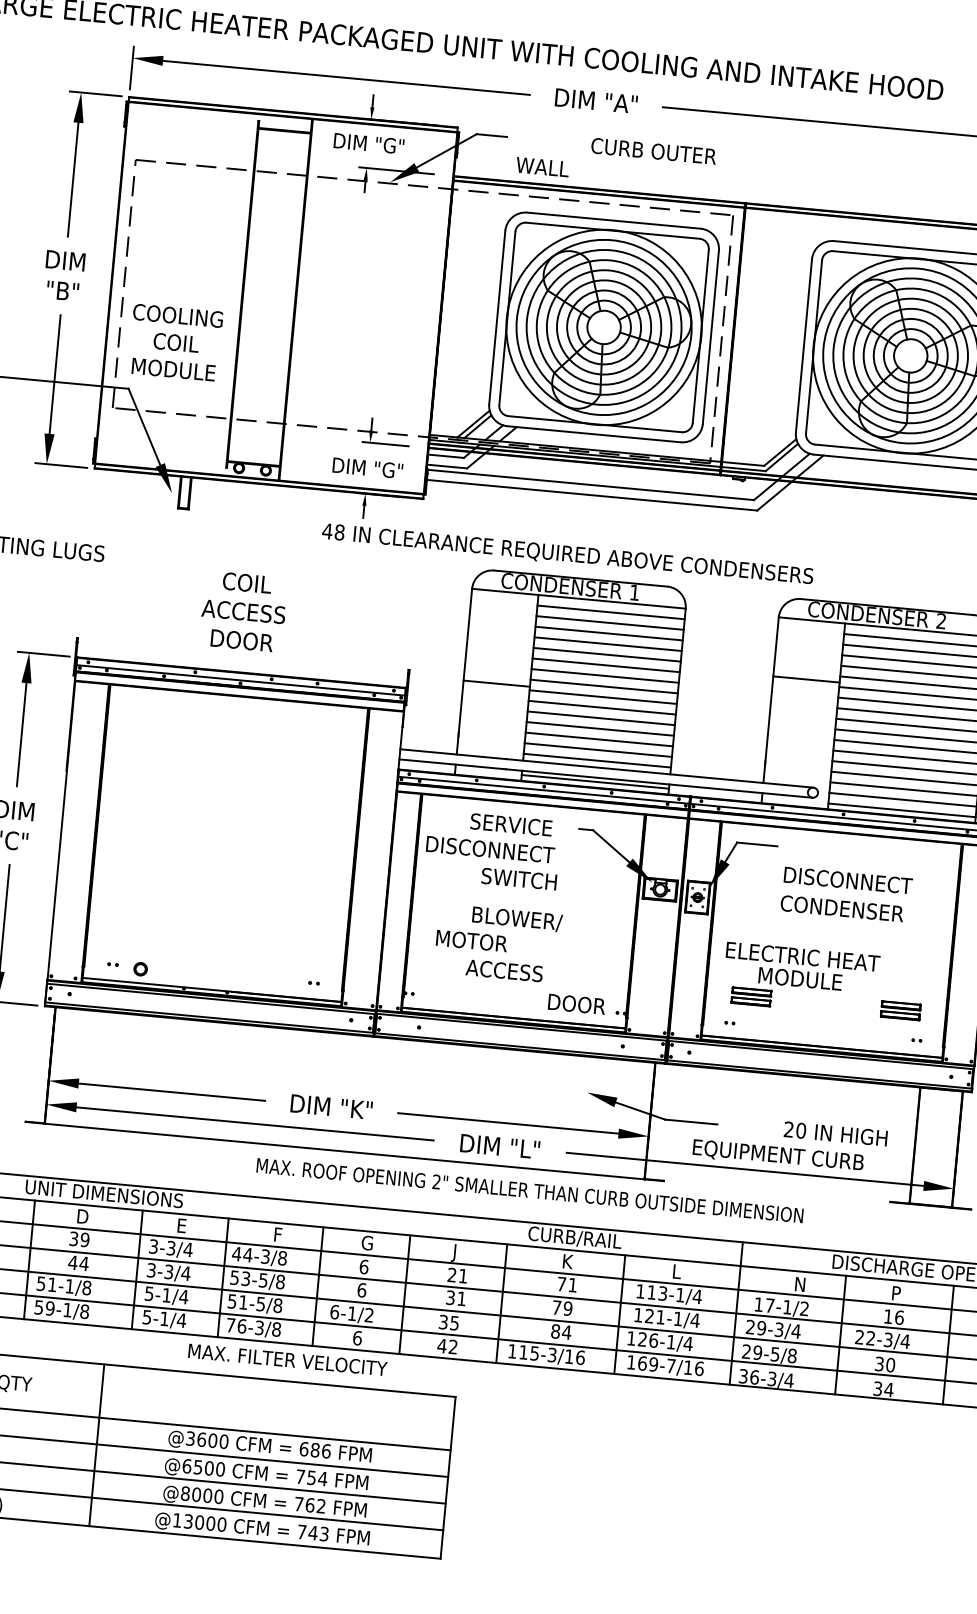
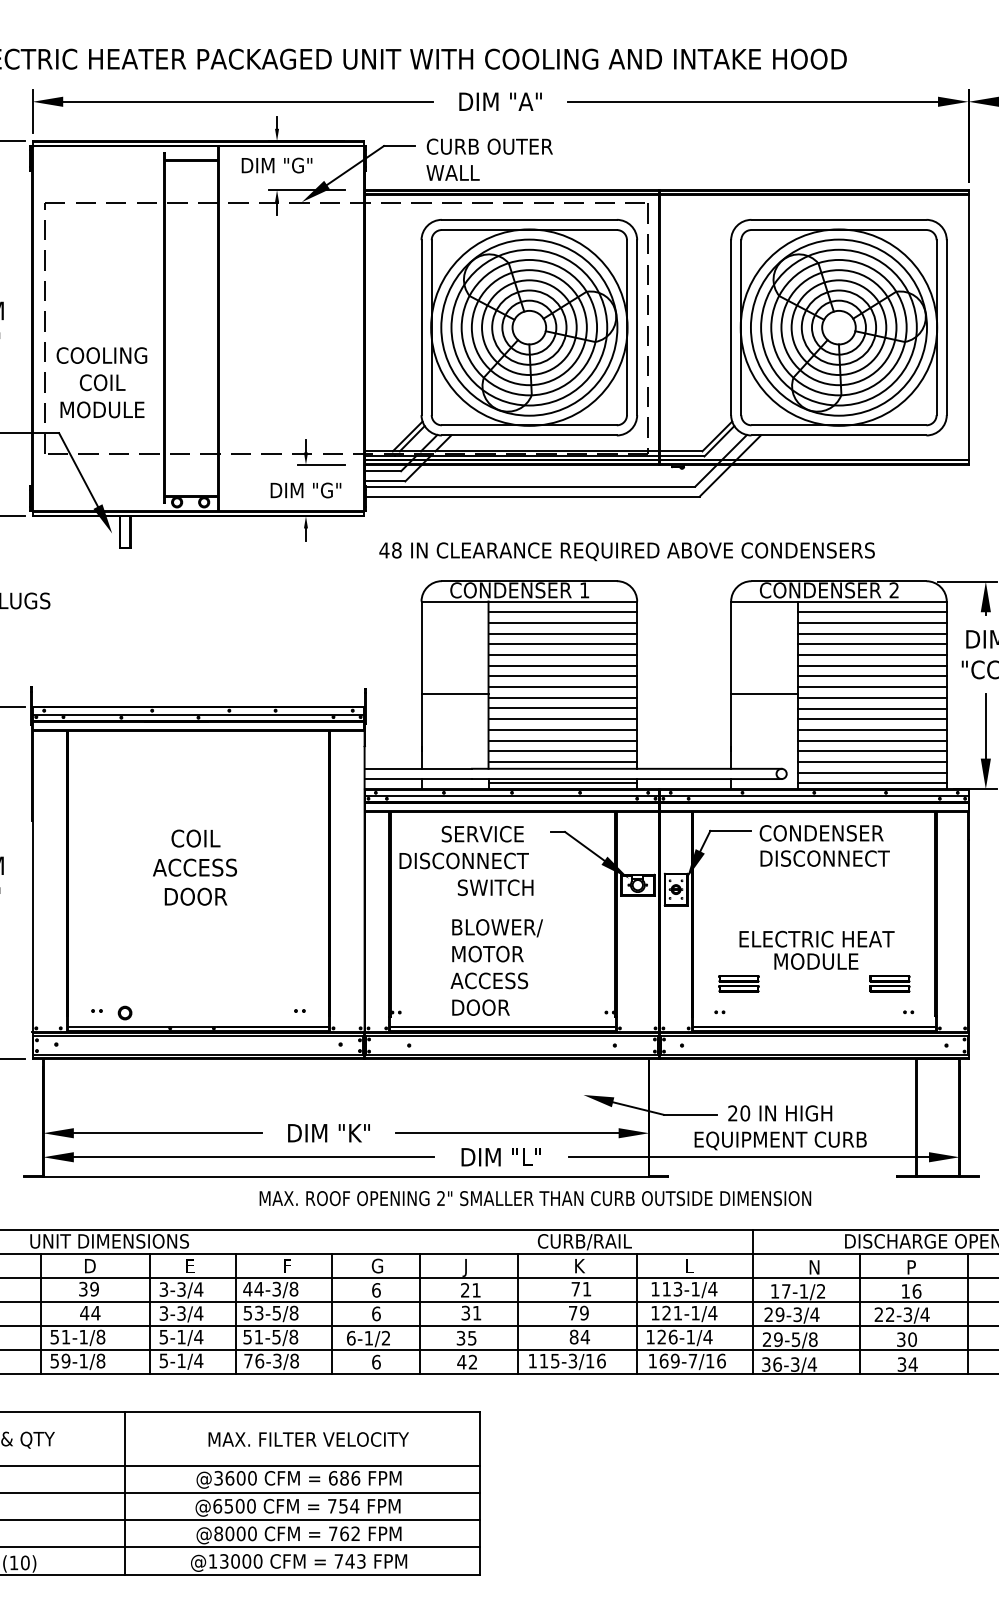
text: (653, 151) -> (489, 146), moved
text: (567, 554) -> (626, 551), moved
text: (243, 611) -> (194, 867), moved
line: (806, 679) -> (764, 694), moved
text: (842, 908) -> (821, 833), moved
text: (471, 940) -> (487, 953), moved
text: (801, 967) -> (816, 949), moved
text: (576, 1004) -> (480, 1007), moved
text: (836, 1134) -> (780, 1113), moved
text: (287, 1359) -> (308, 1439), moved

